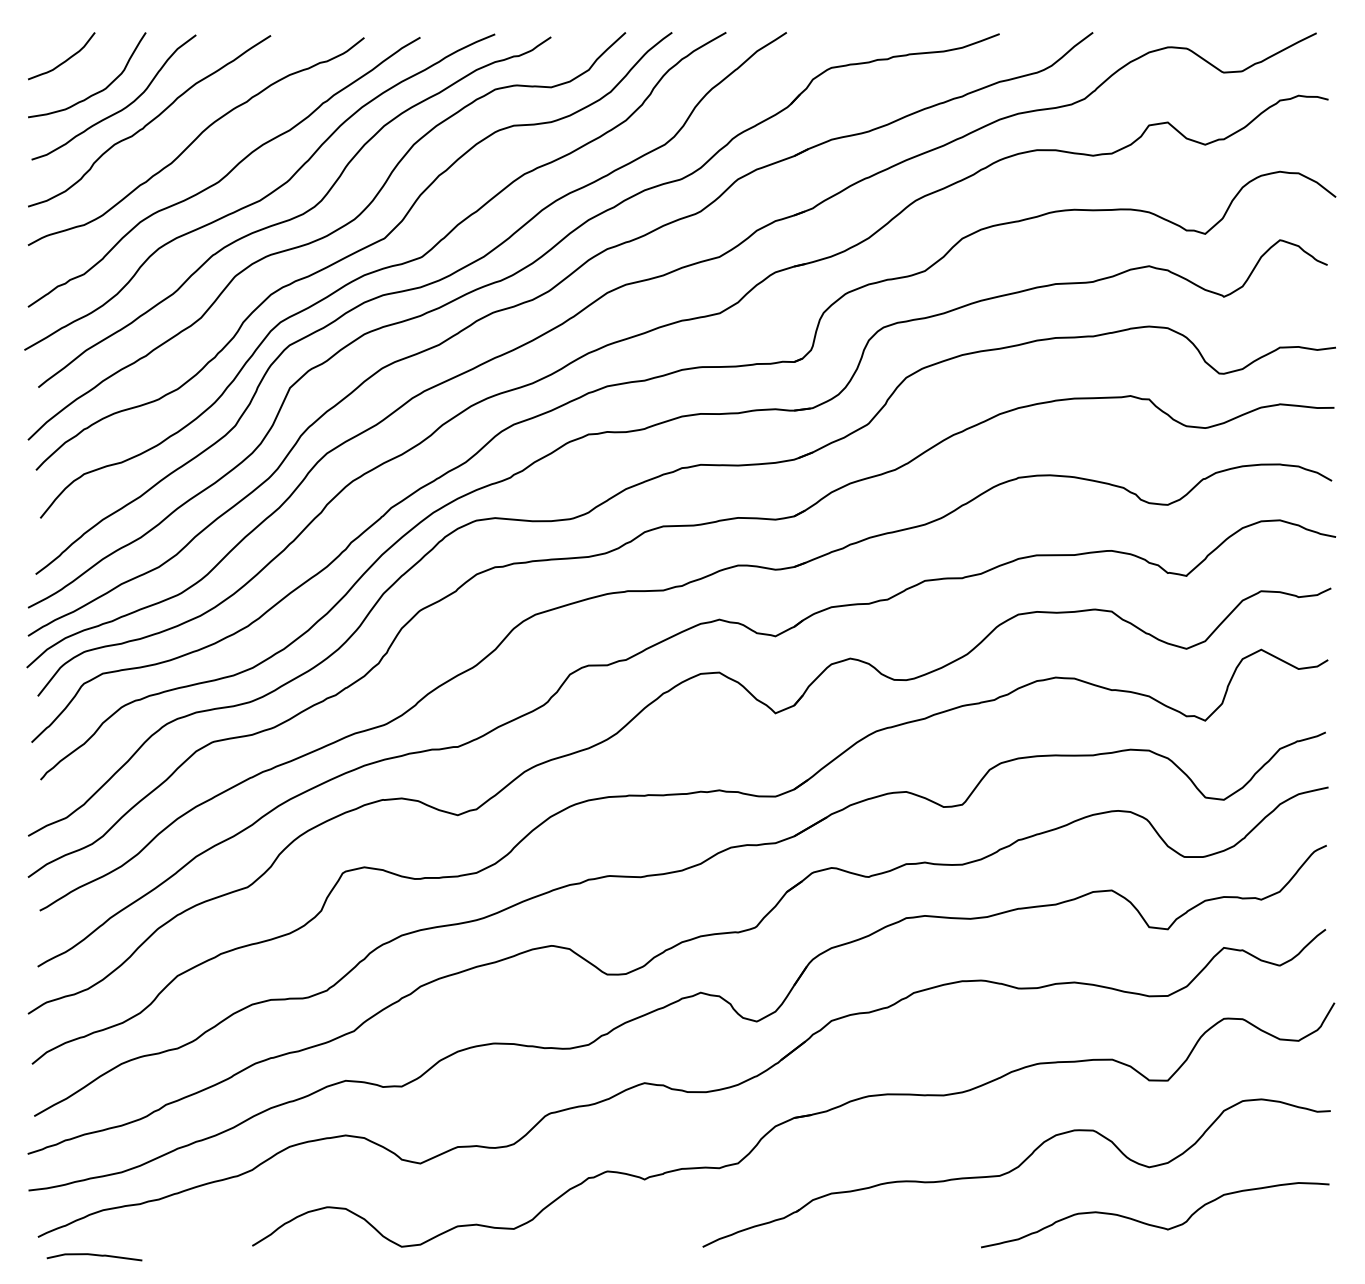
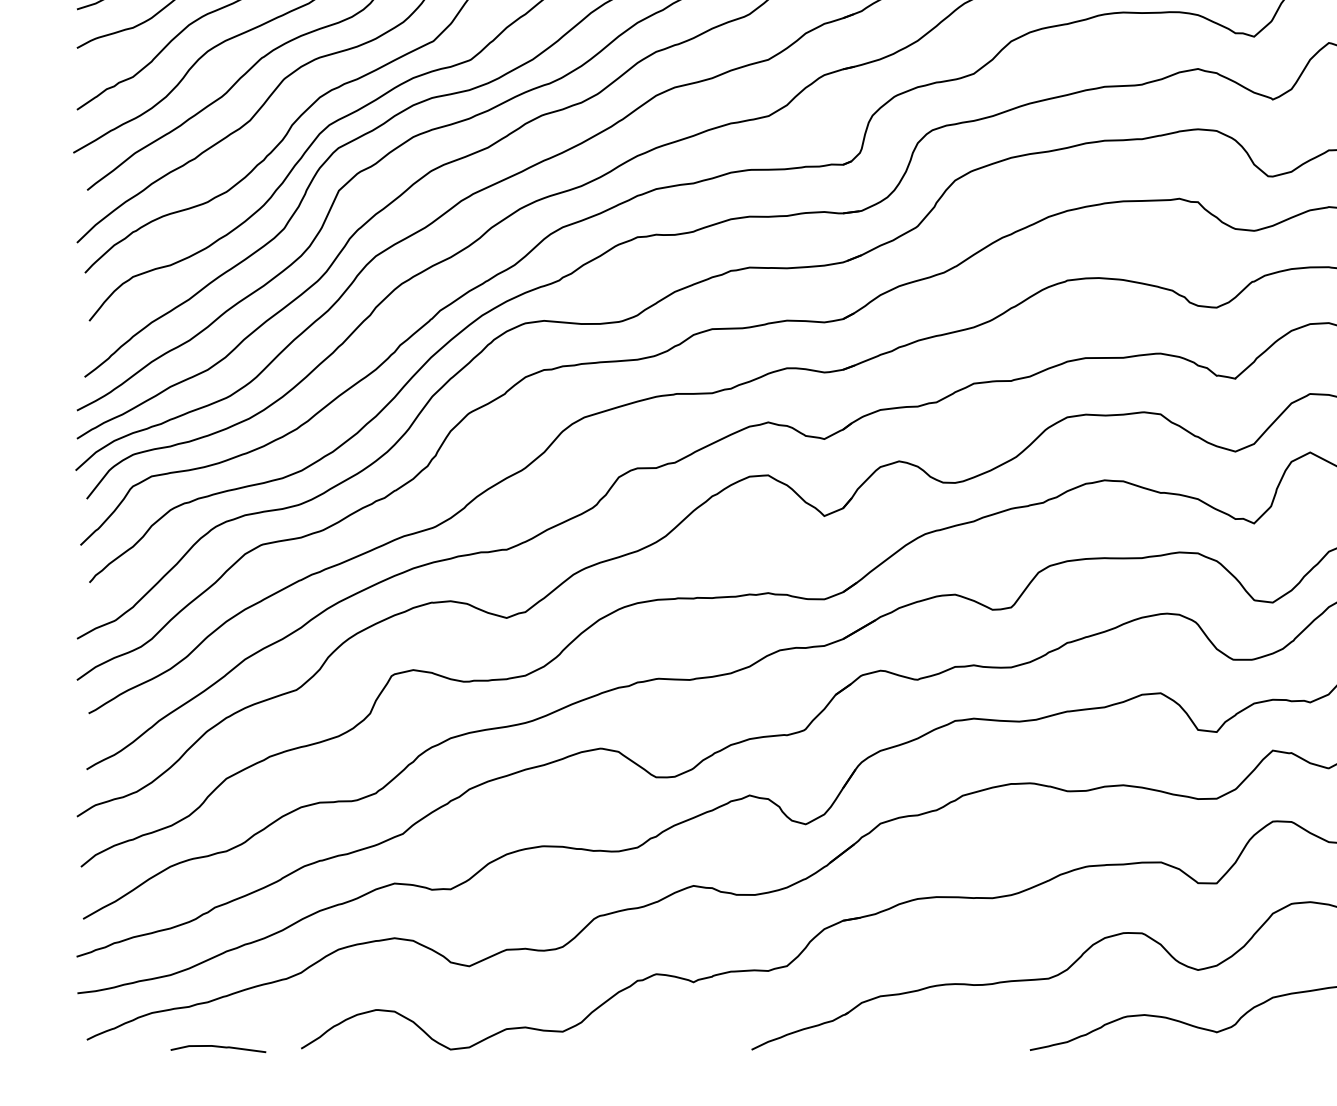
curve: (94, 1255) -> (218, 1047), moved

